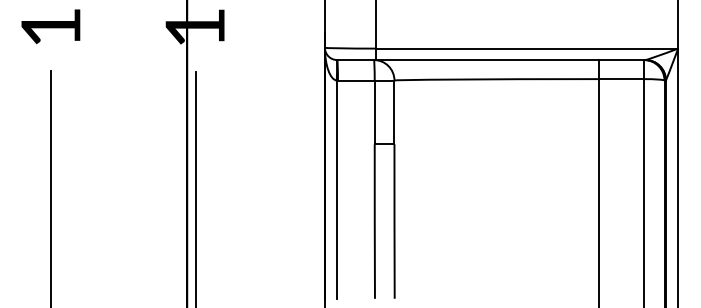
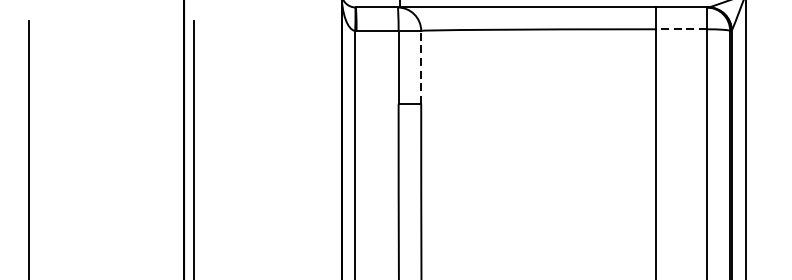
line: (621, 79) -> (680, 29), solid -> dashed
line: (394, 112) -> (421, 67), solid -> dashed

